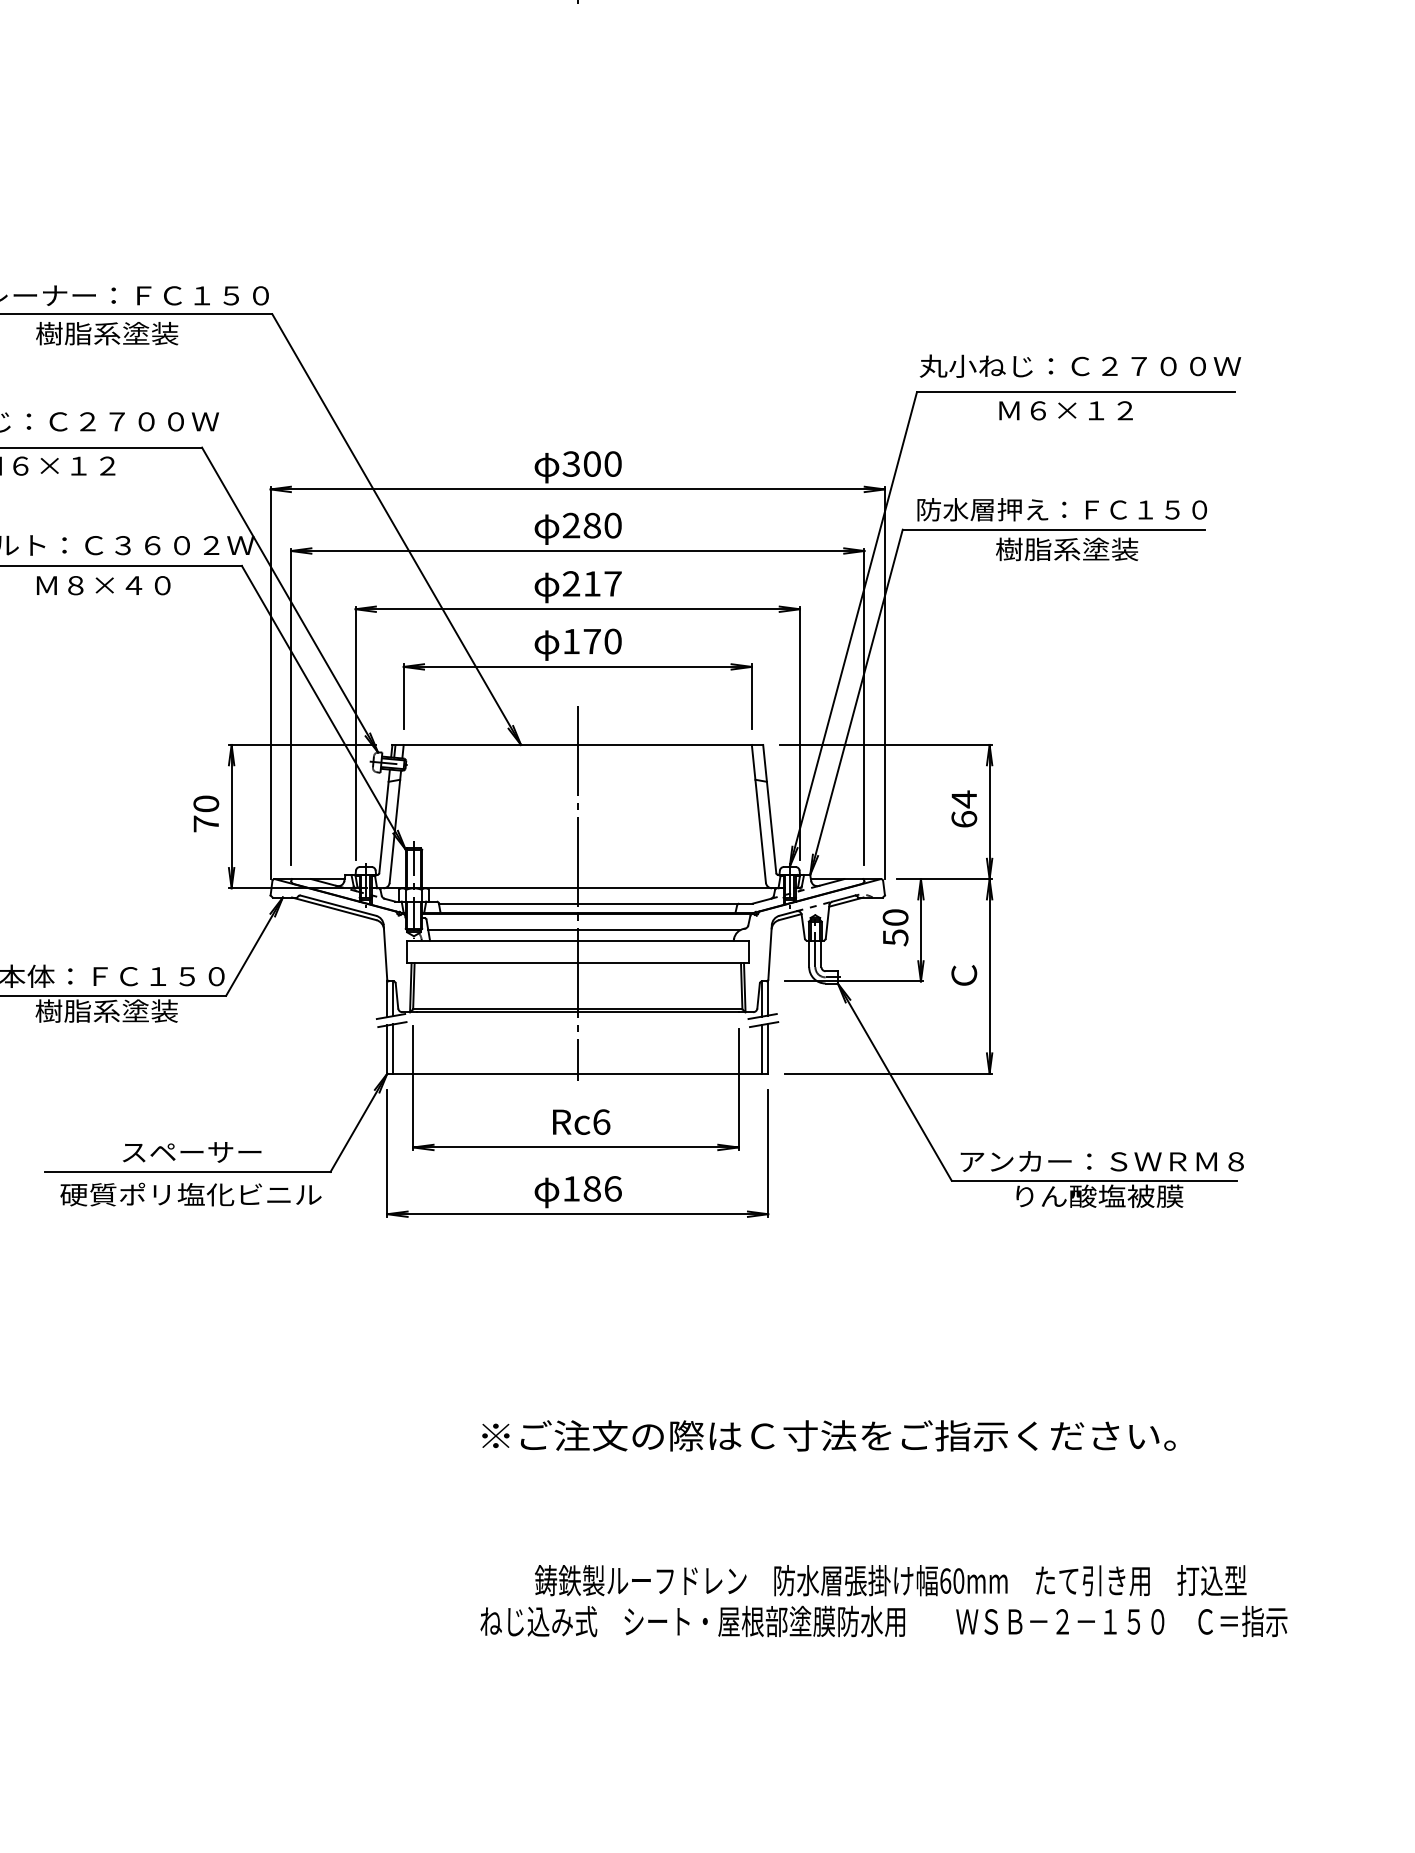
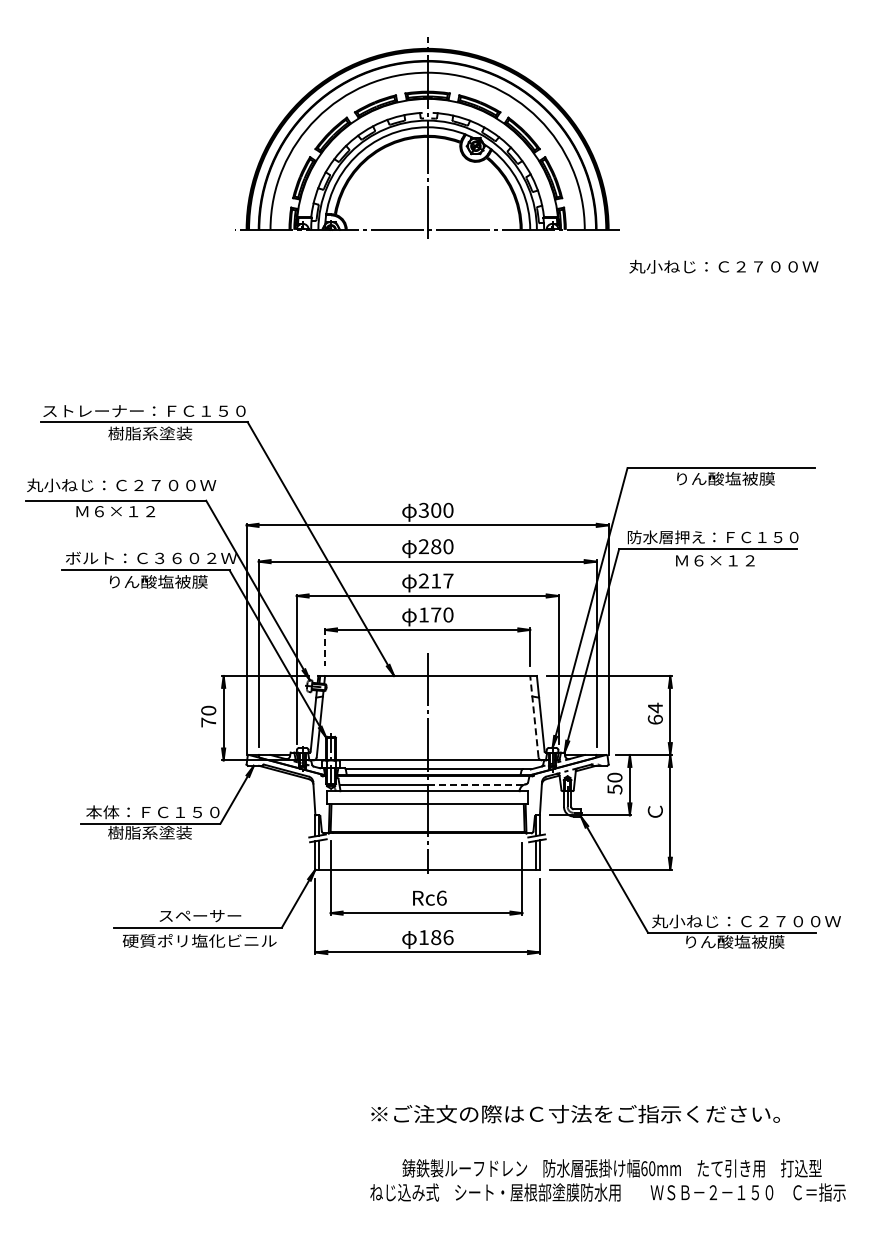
text: (1079, 365) -> (723, 266), moved
text: (1083, 409) -> (725, 478), Ｍ６×１２ -> りん酸塩被膜
text: (1066, 549) -> (715, 560), 樹脂系塗装 -> Ｍ６×１２
text: (119, 584) -> (157, 581), Ｍ８×４０ -> りん酸塩被膜
line: (404, 696) -> (325, 647), solid -> dashed
line: (759, 813) -> (534, 716), solid -> dashed
line: (658, 930) -> (475, 785), solid -> dashed
text: (1118, 1161) -> (746, 921), アンカー：ＳＷＲＭ８ -> 丸小ねじ：Ｃ２７００Ｗ
text: (828, 1436) -> (575, 1114), moved

